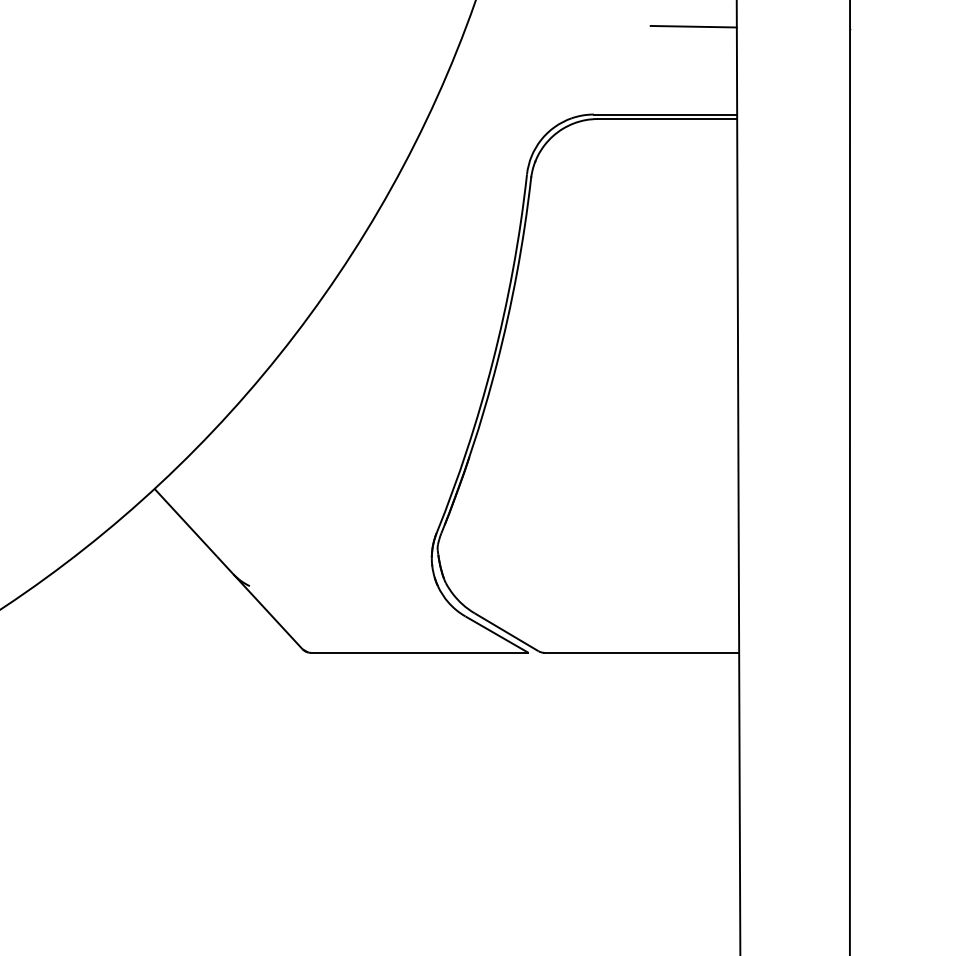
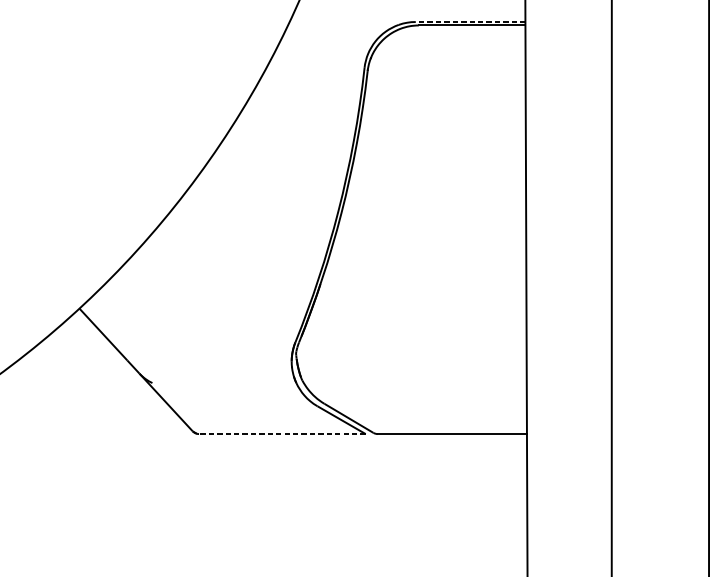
line: (665, 114) -> (470, 21), solid -> dashed
line: (419, 652) -> (282, 433), solid -> dashed

